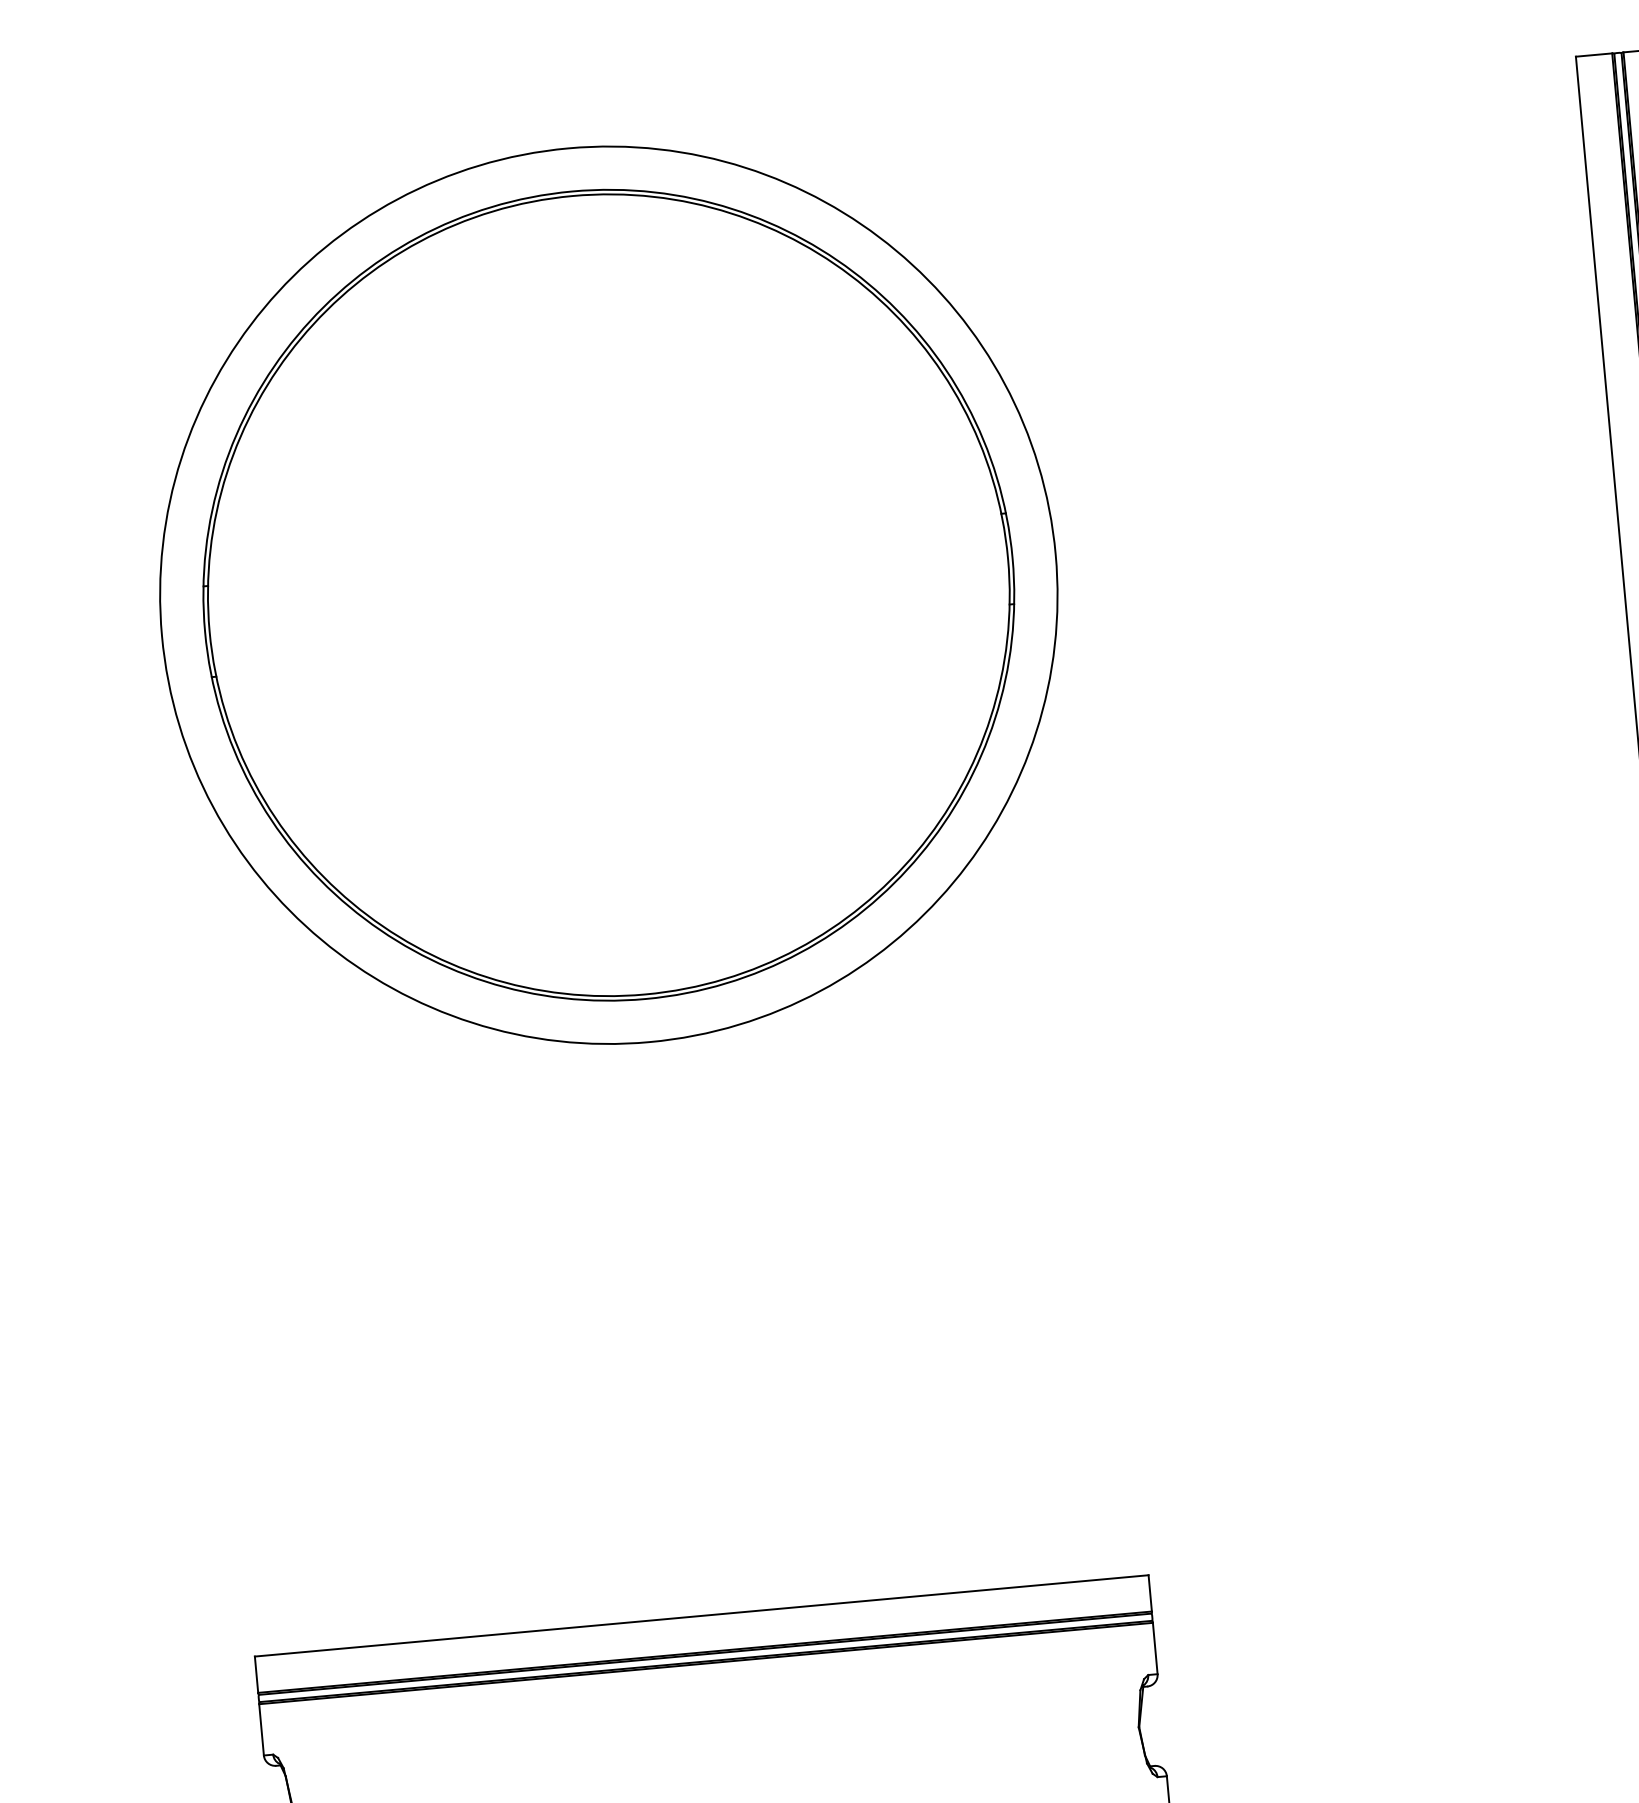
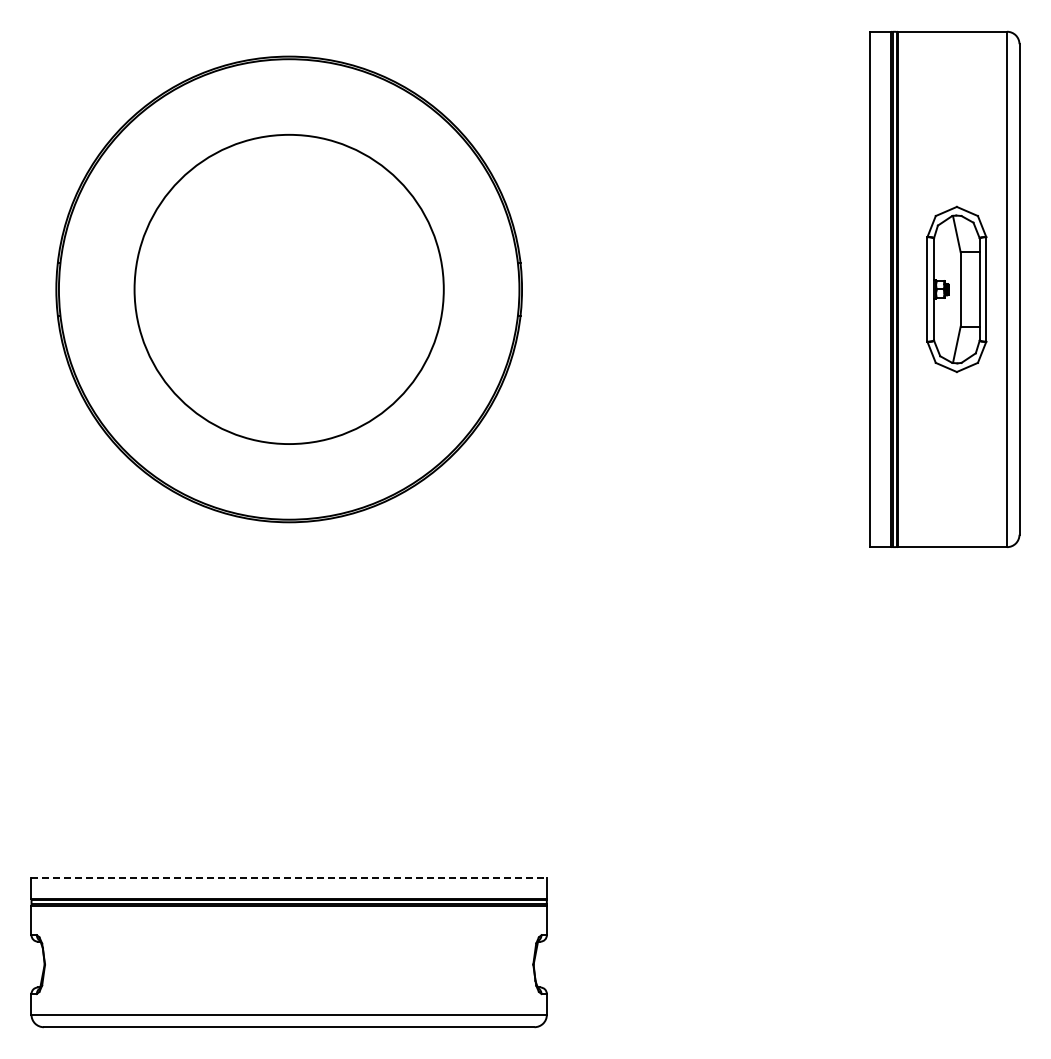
circle: (607, 595) -> (288, 289), size x0.6
line: (702, 1616) -> (289, 878), solid -> dashed

